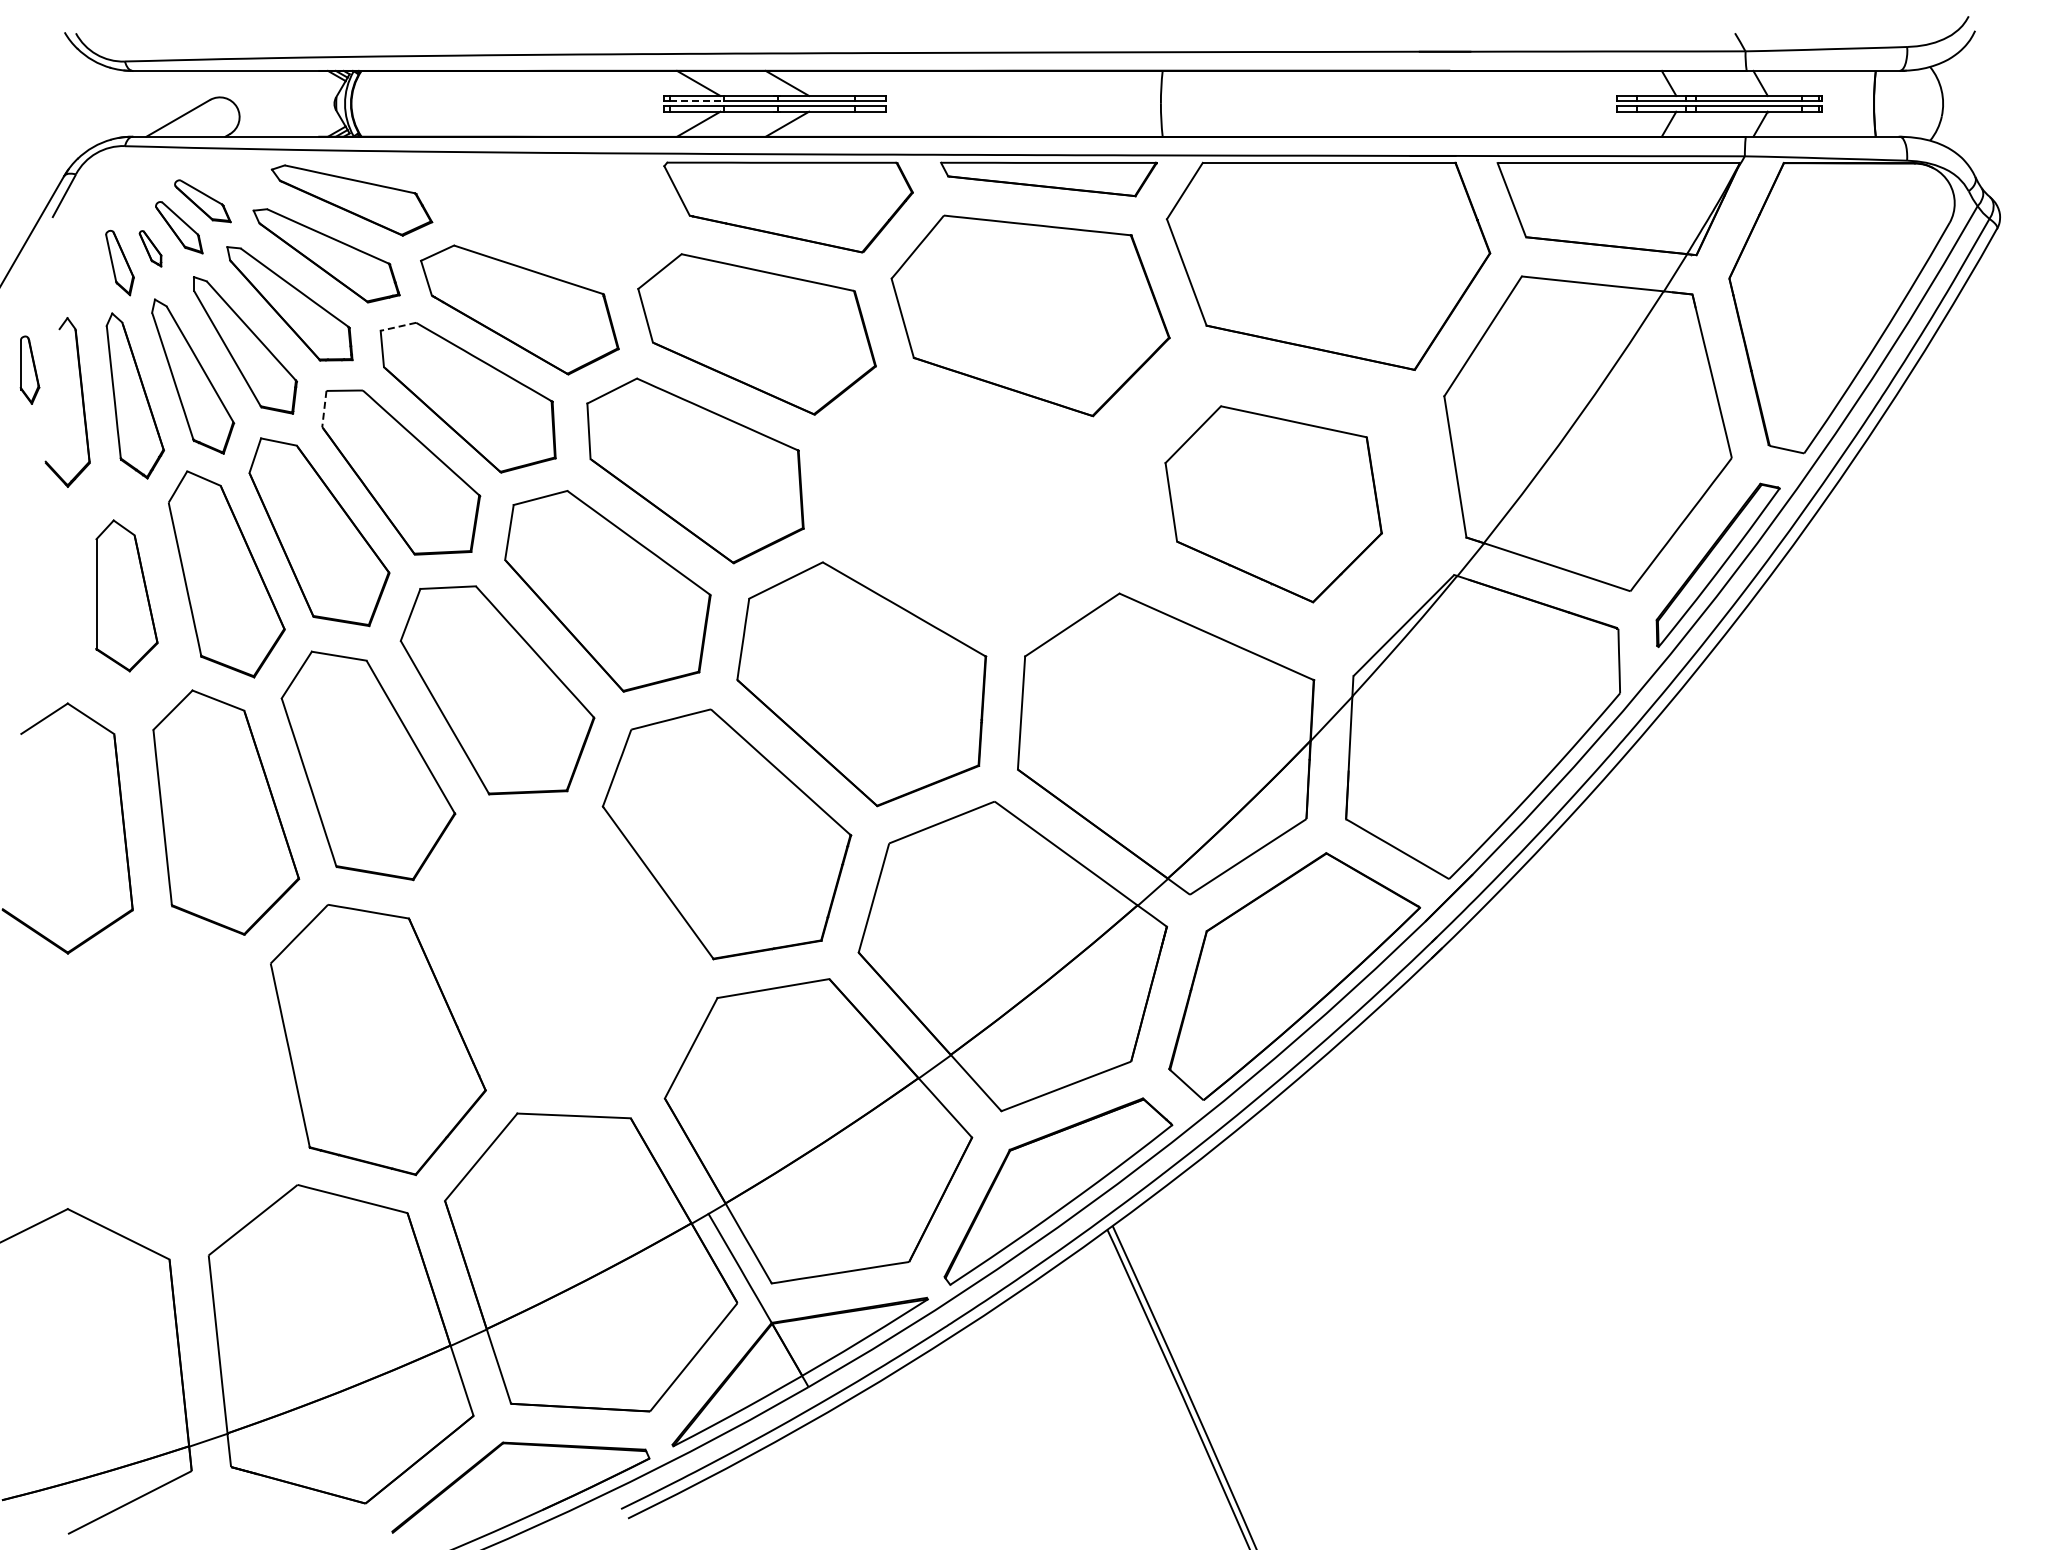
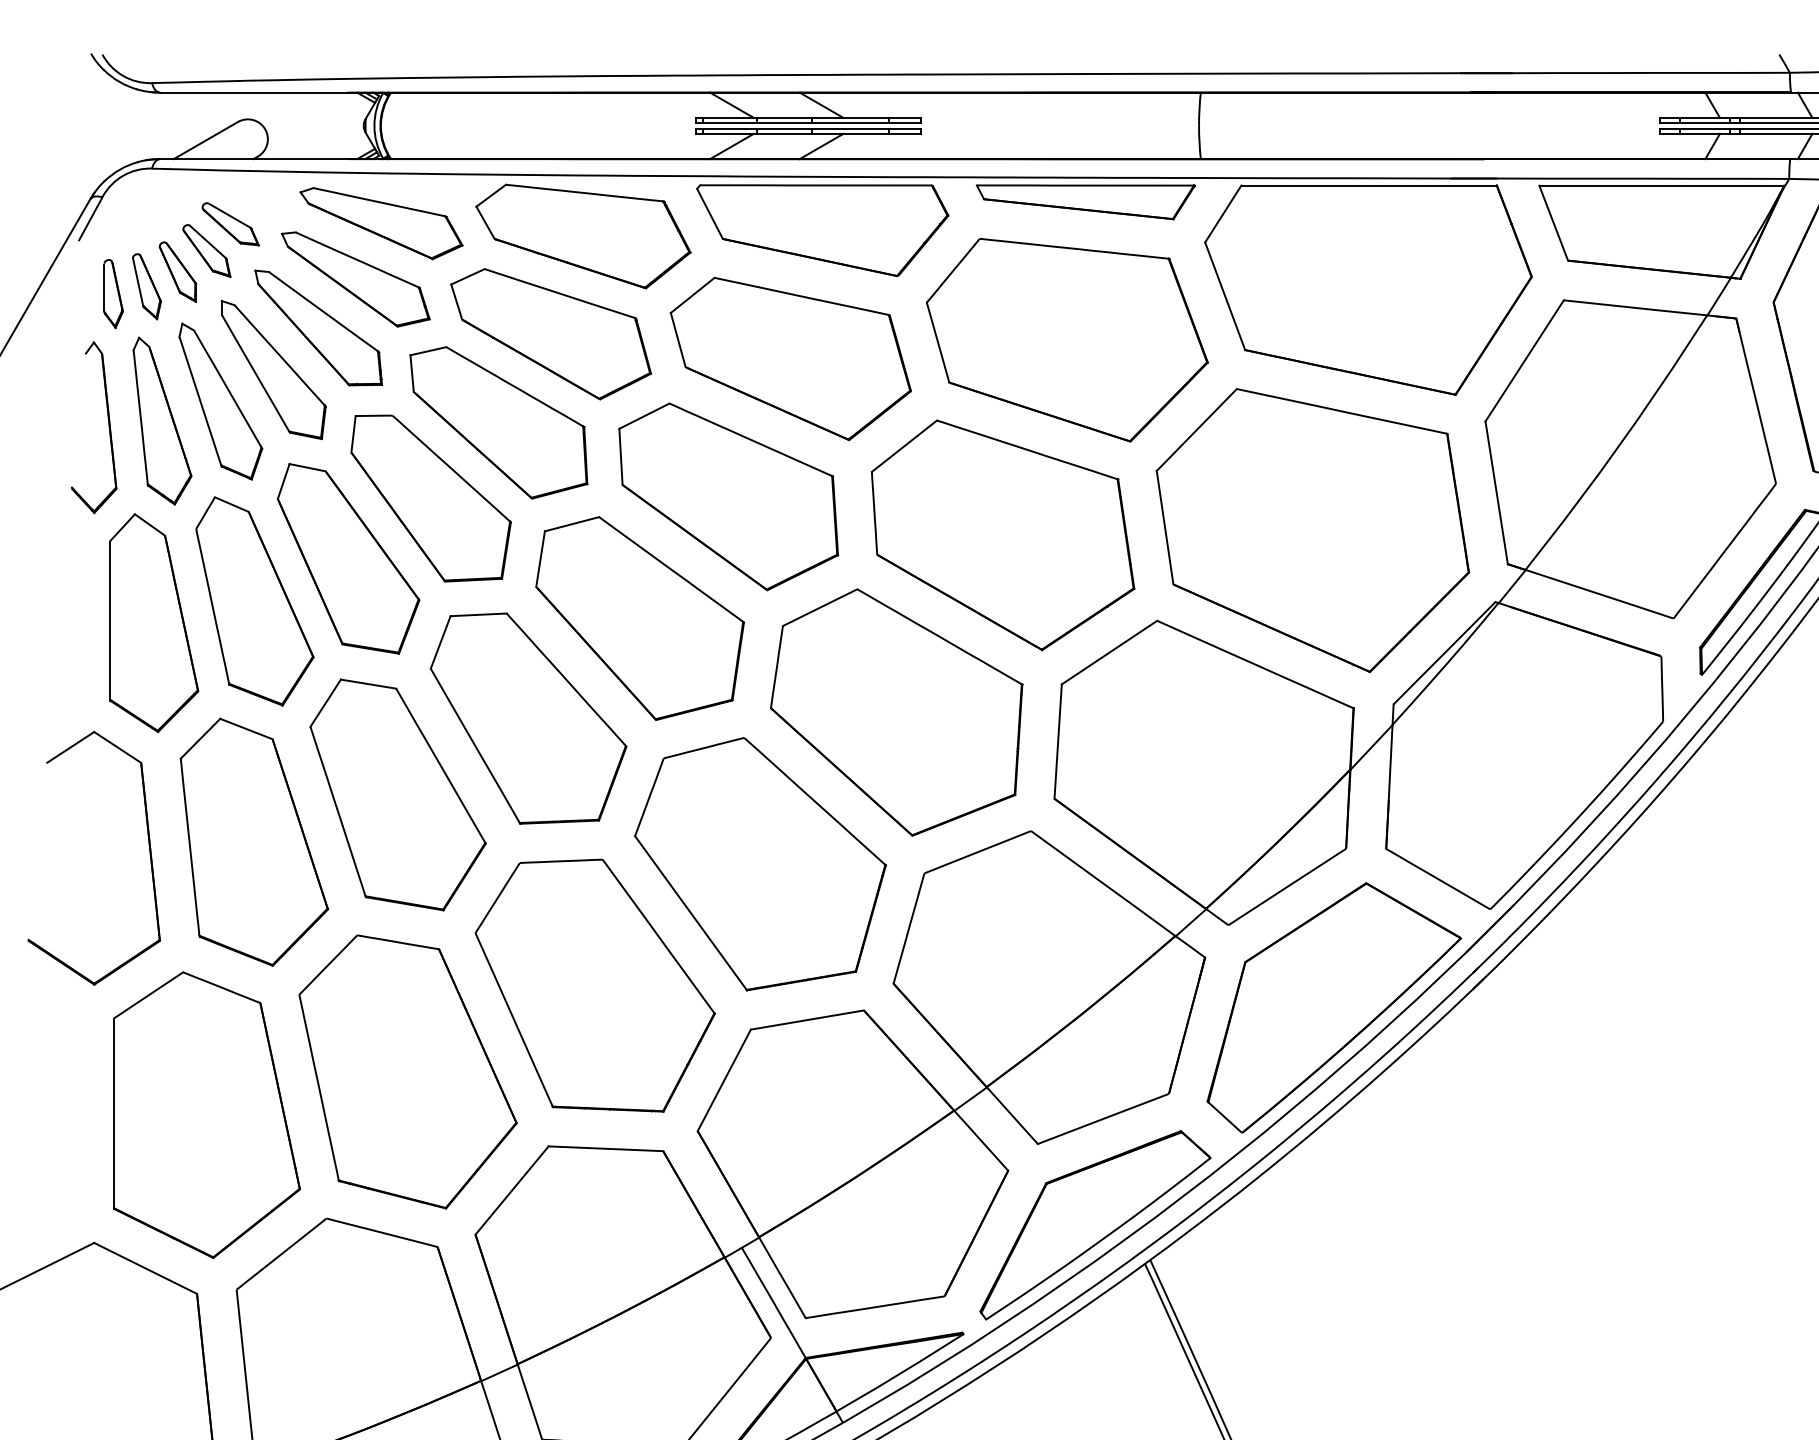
line: (697, 101) -> (730, 123), dashed -> solid
part: (551, 213) -> (583, 236), added
part: (150, 248) -> (177, 272), size x1.67
line: (397, 326) -> (427, 350), dashed -> solid
part: (29, 369) -> (113, 293), moved
line: (324, 409) -> (353, 434), dashed -> solid
part: (1273, 504) -> (1312, 530), size x1.43
part: (966, 508) -> (1002, 534), added
part: (126, 595) -> (153, 622), size x1.43
part: (563, 954) -> (595, 985), added
part: (179, 1082) -> (207, 1115), added

